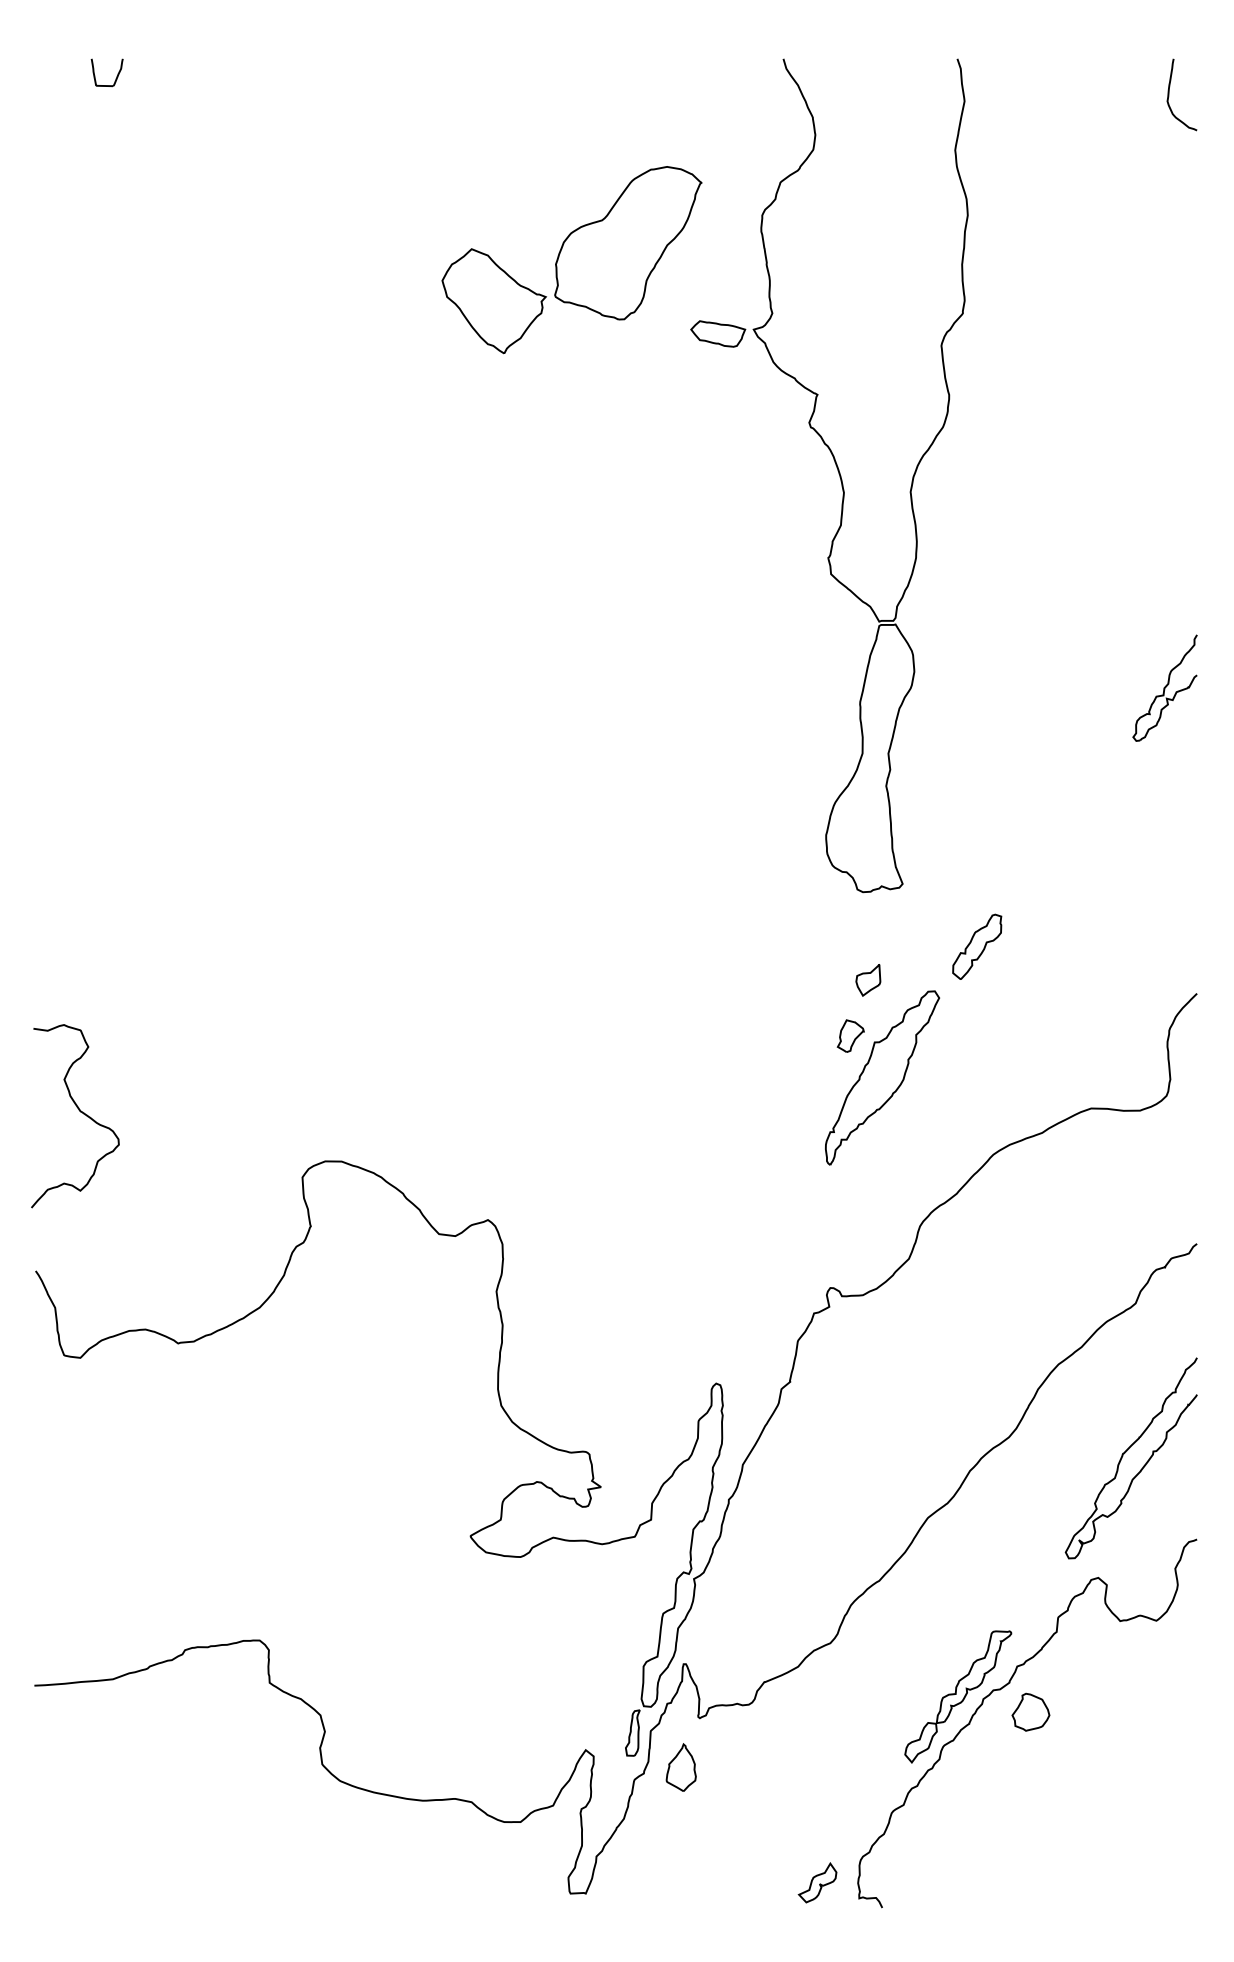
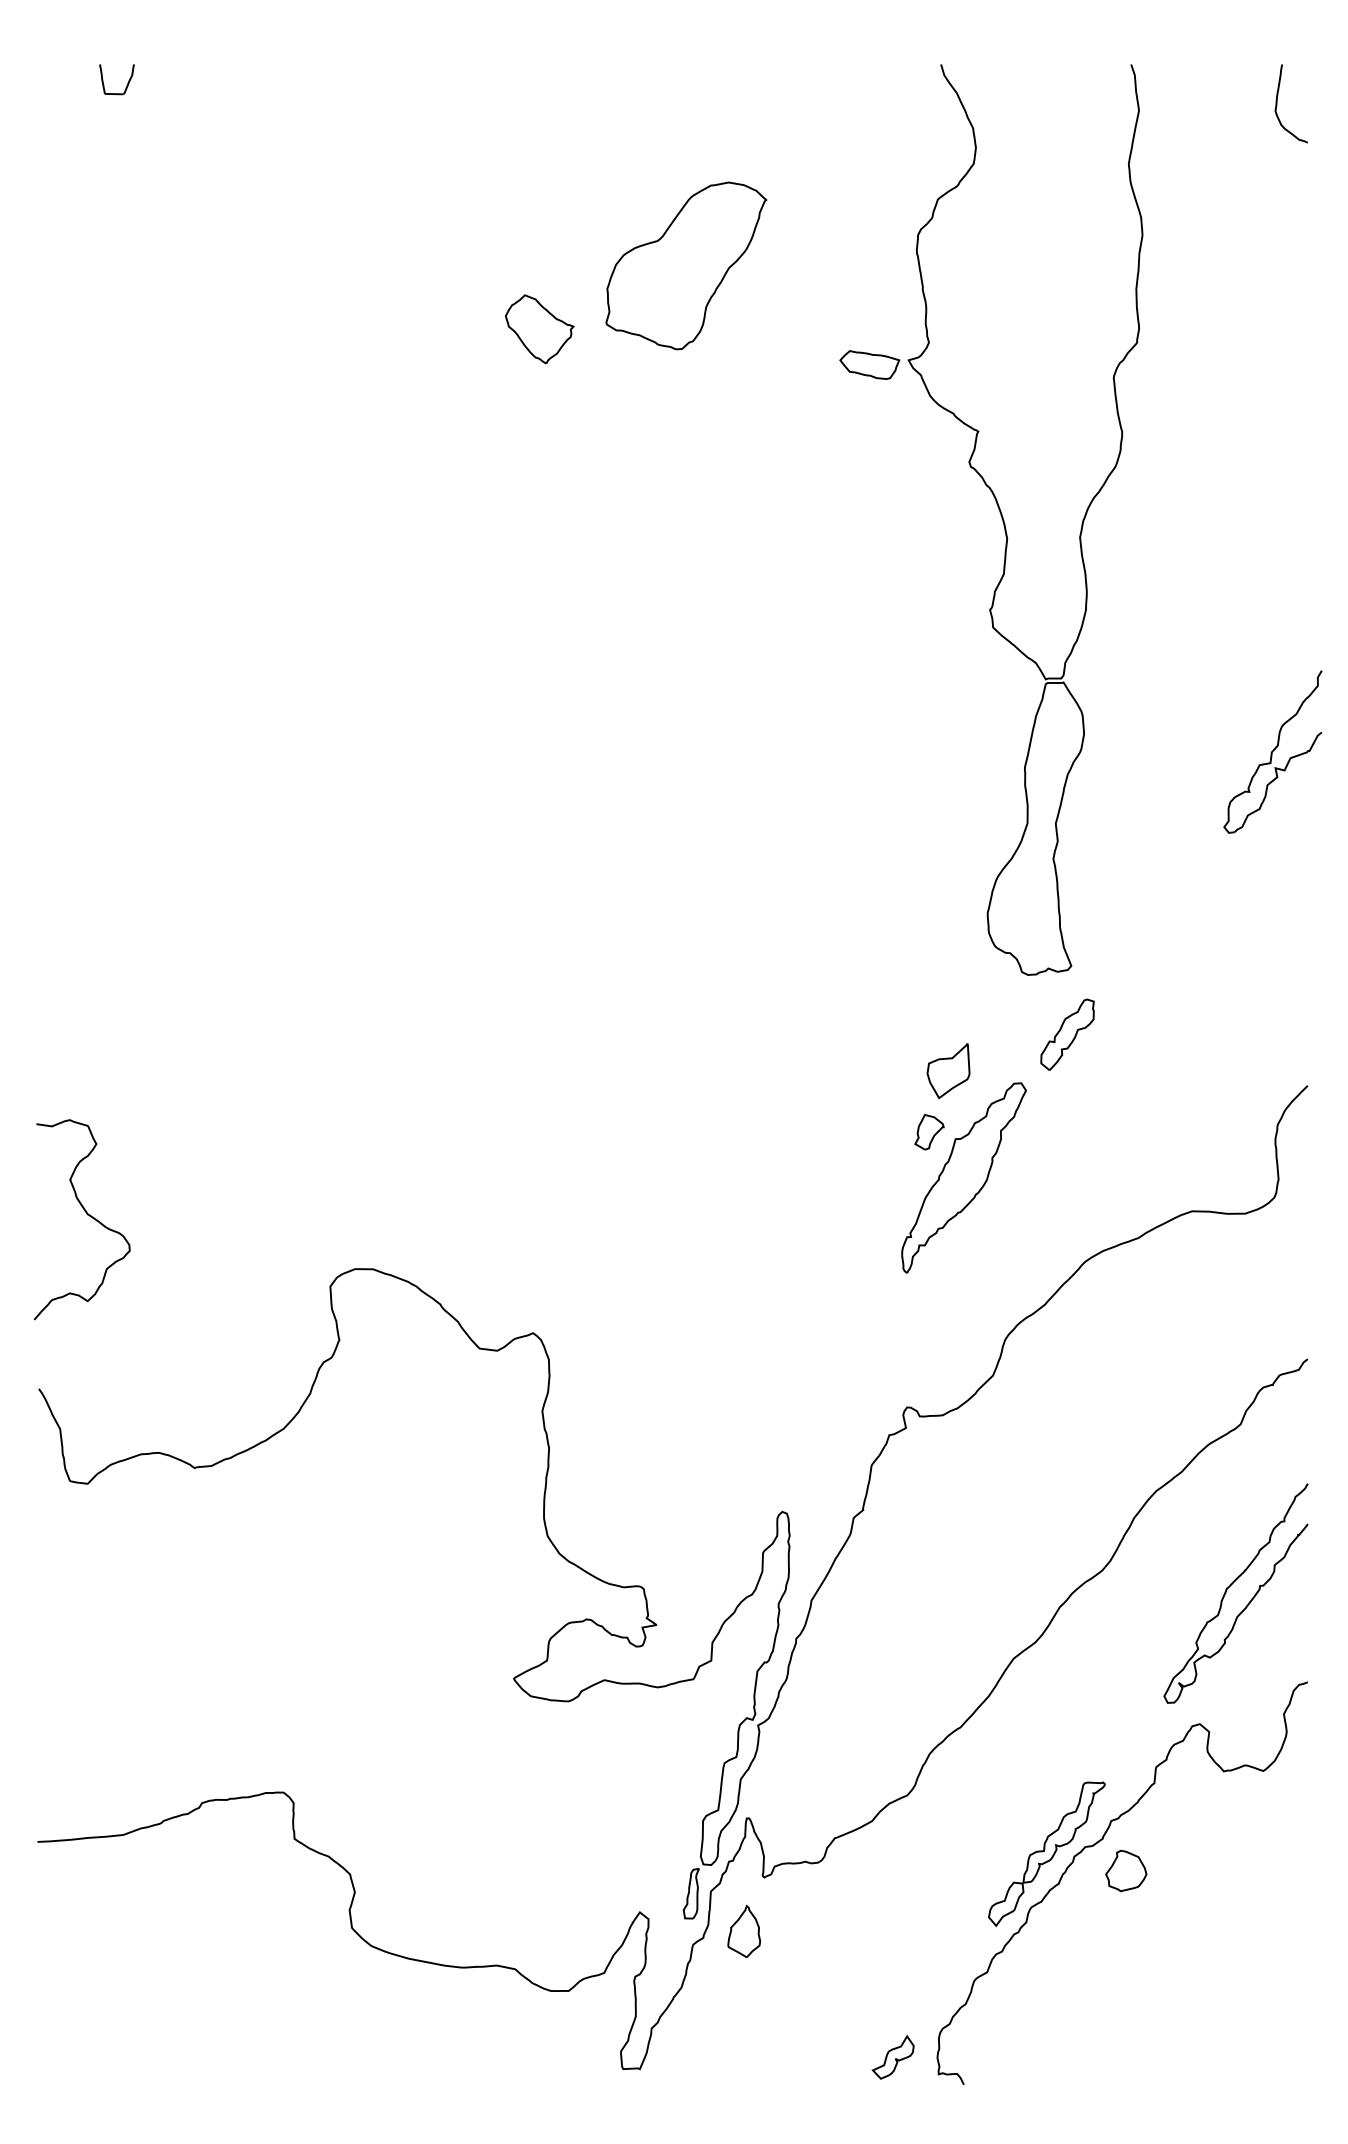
part: (493, 301) -> (539, 329), size x0.6
part: (838, 474) -> (1001, 518), moved
part: (1164, 687) -> (1272, 751), size x1.4
part: (868, 980) -> (948, 1071), size x1.6

